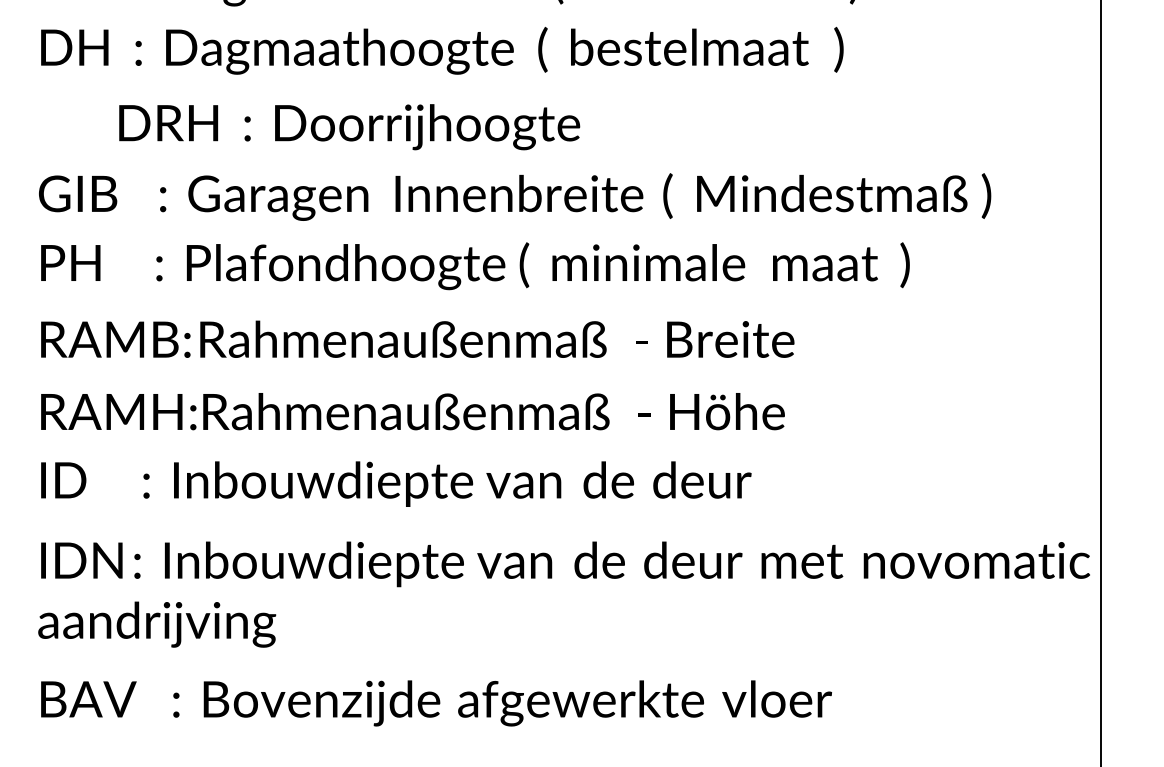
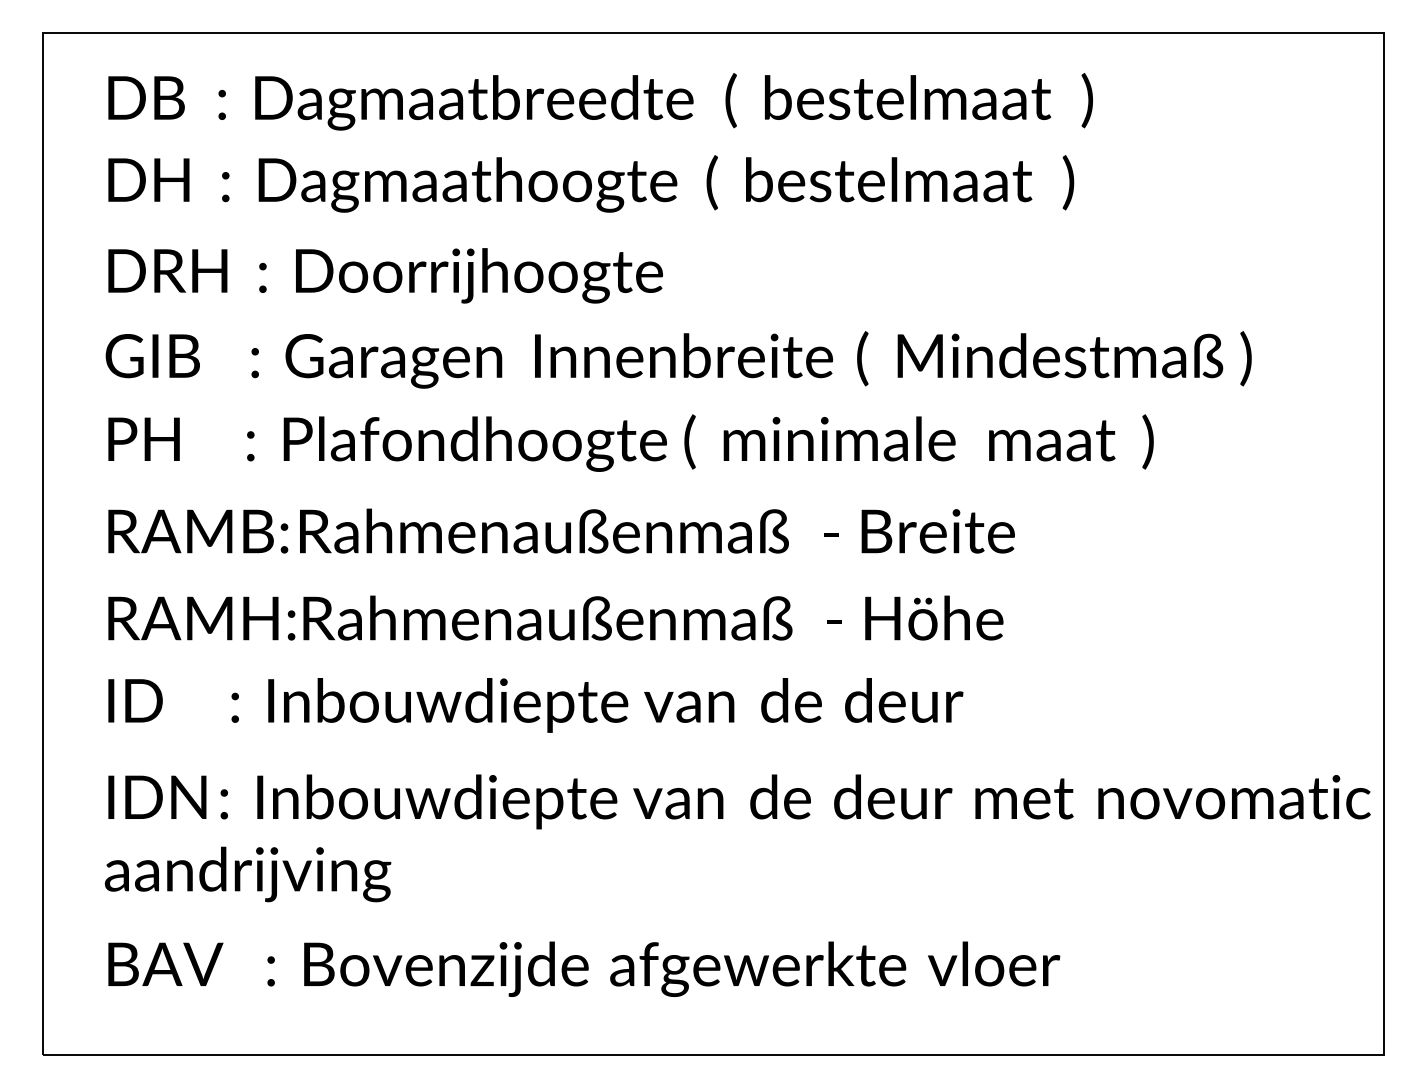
text: (349, 126) -> (385, 275), moved

